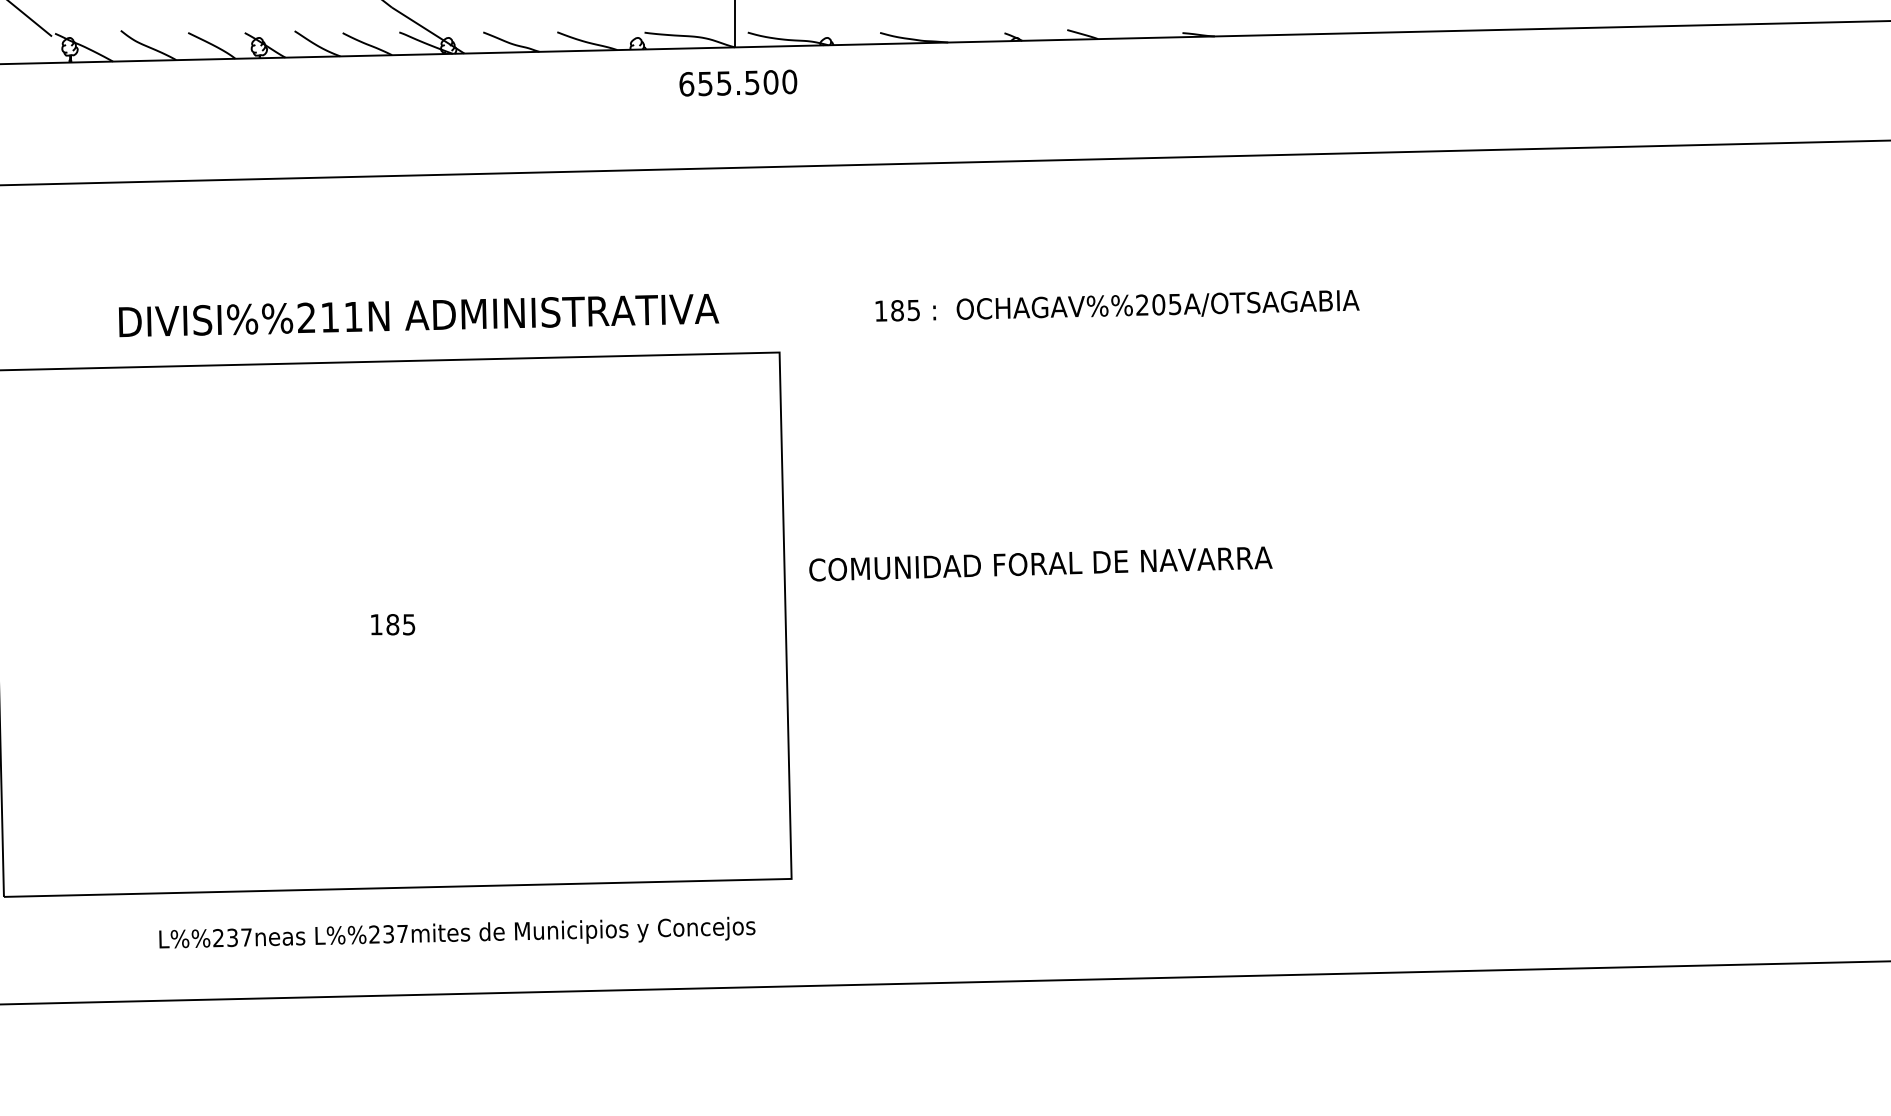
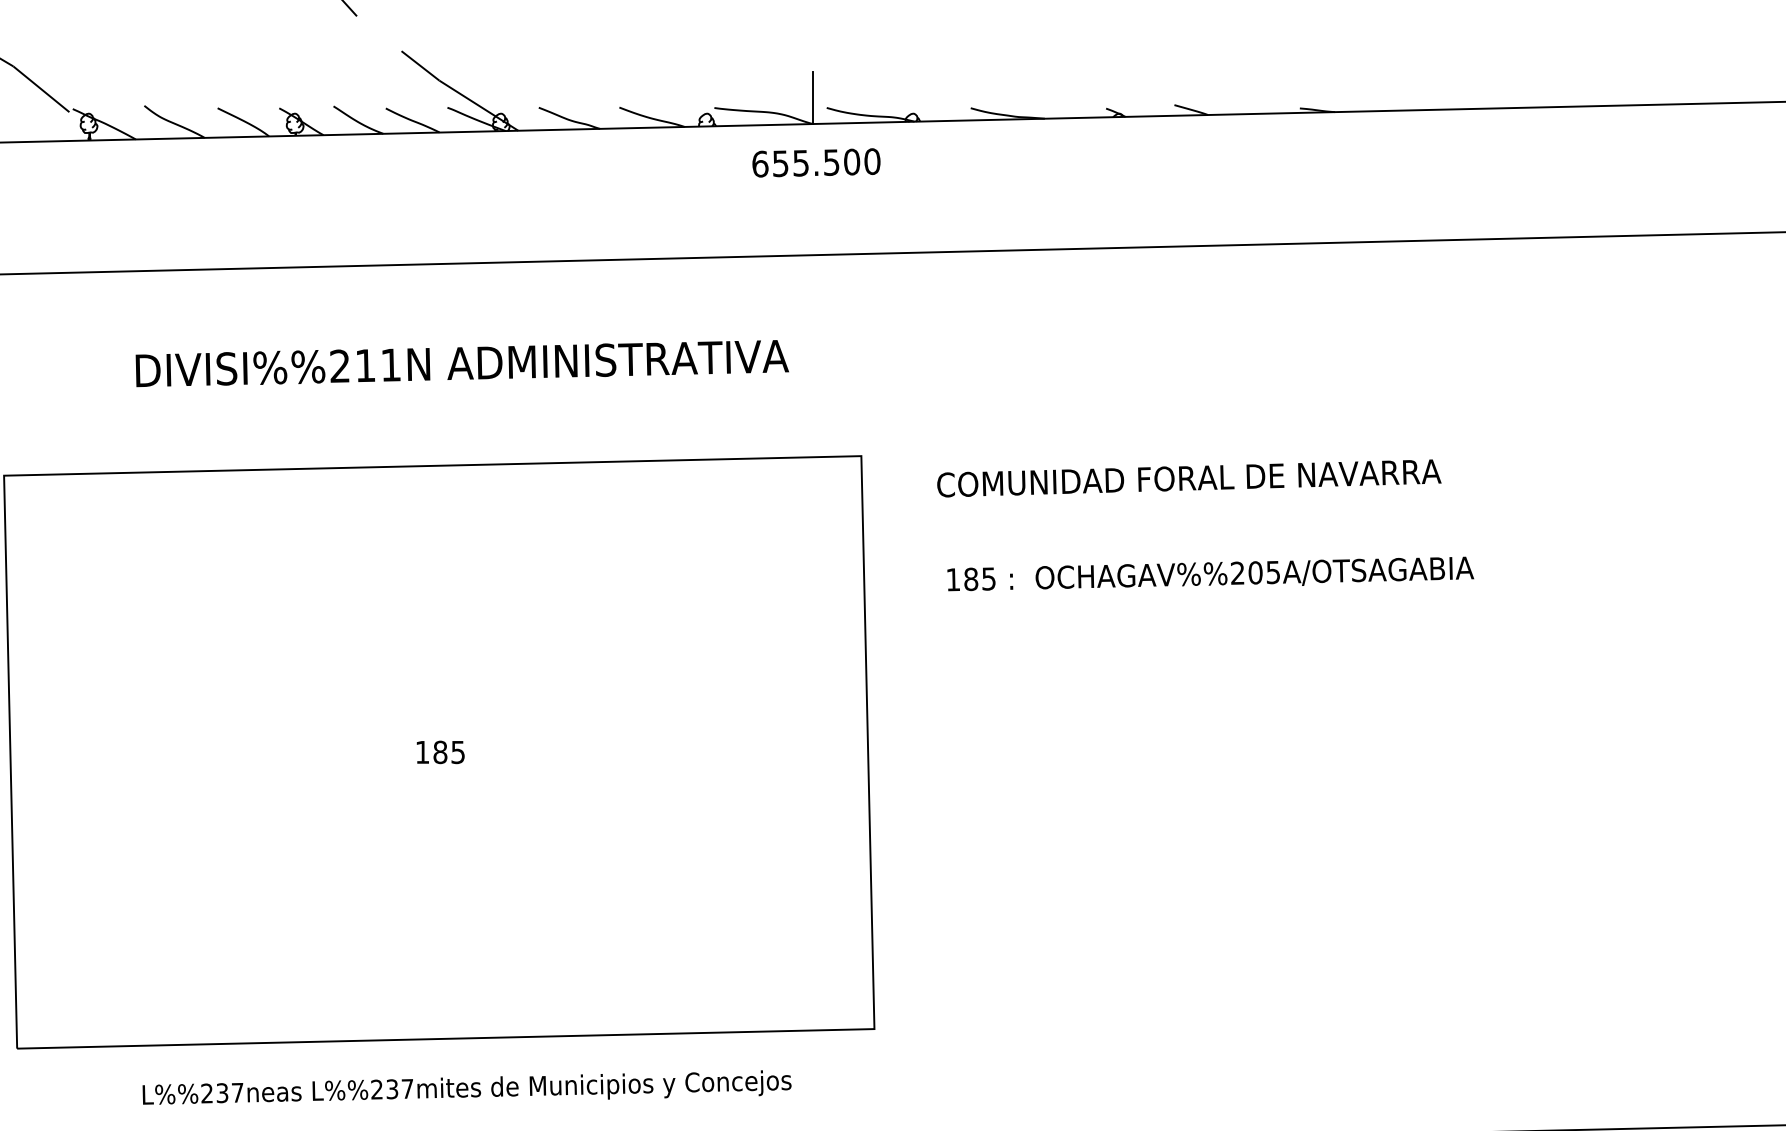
text: (1117, 305) -> (1210, 573), moved
text: (419, 315) -> (462, 363), moved
text: (1040, 563) -> (1188, 477), moved
text: (457, 932) -> (467, 1087), moved

